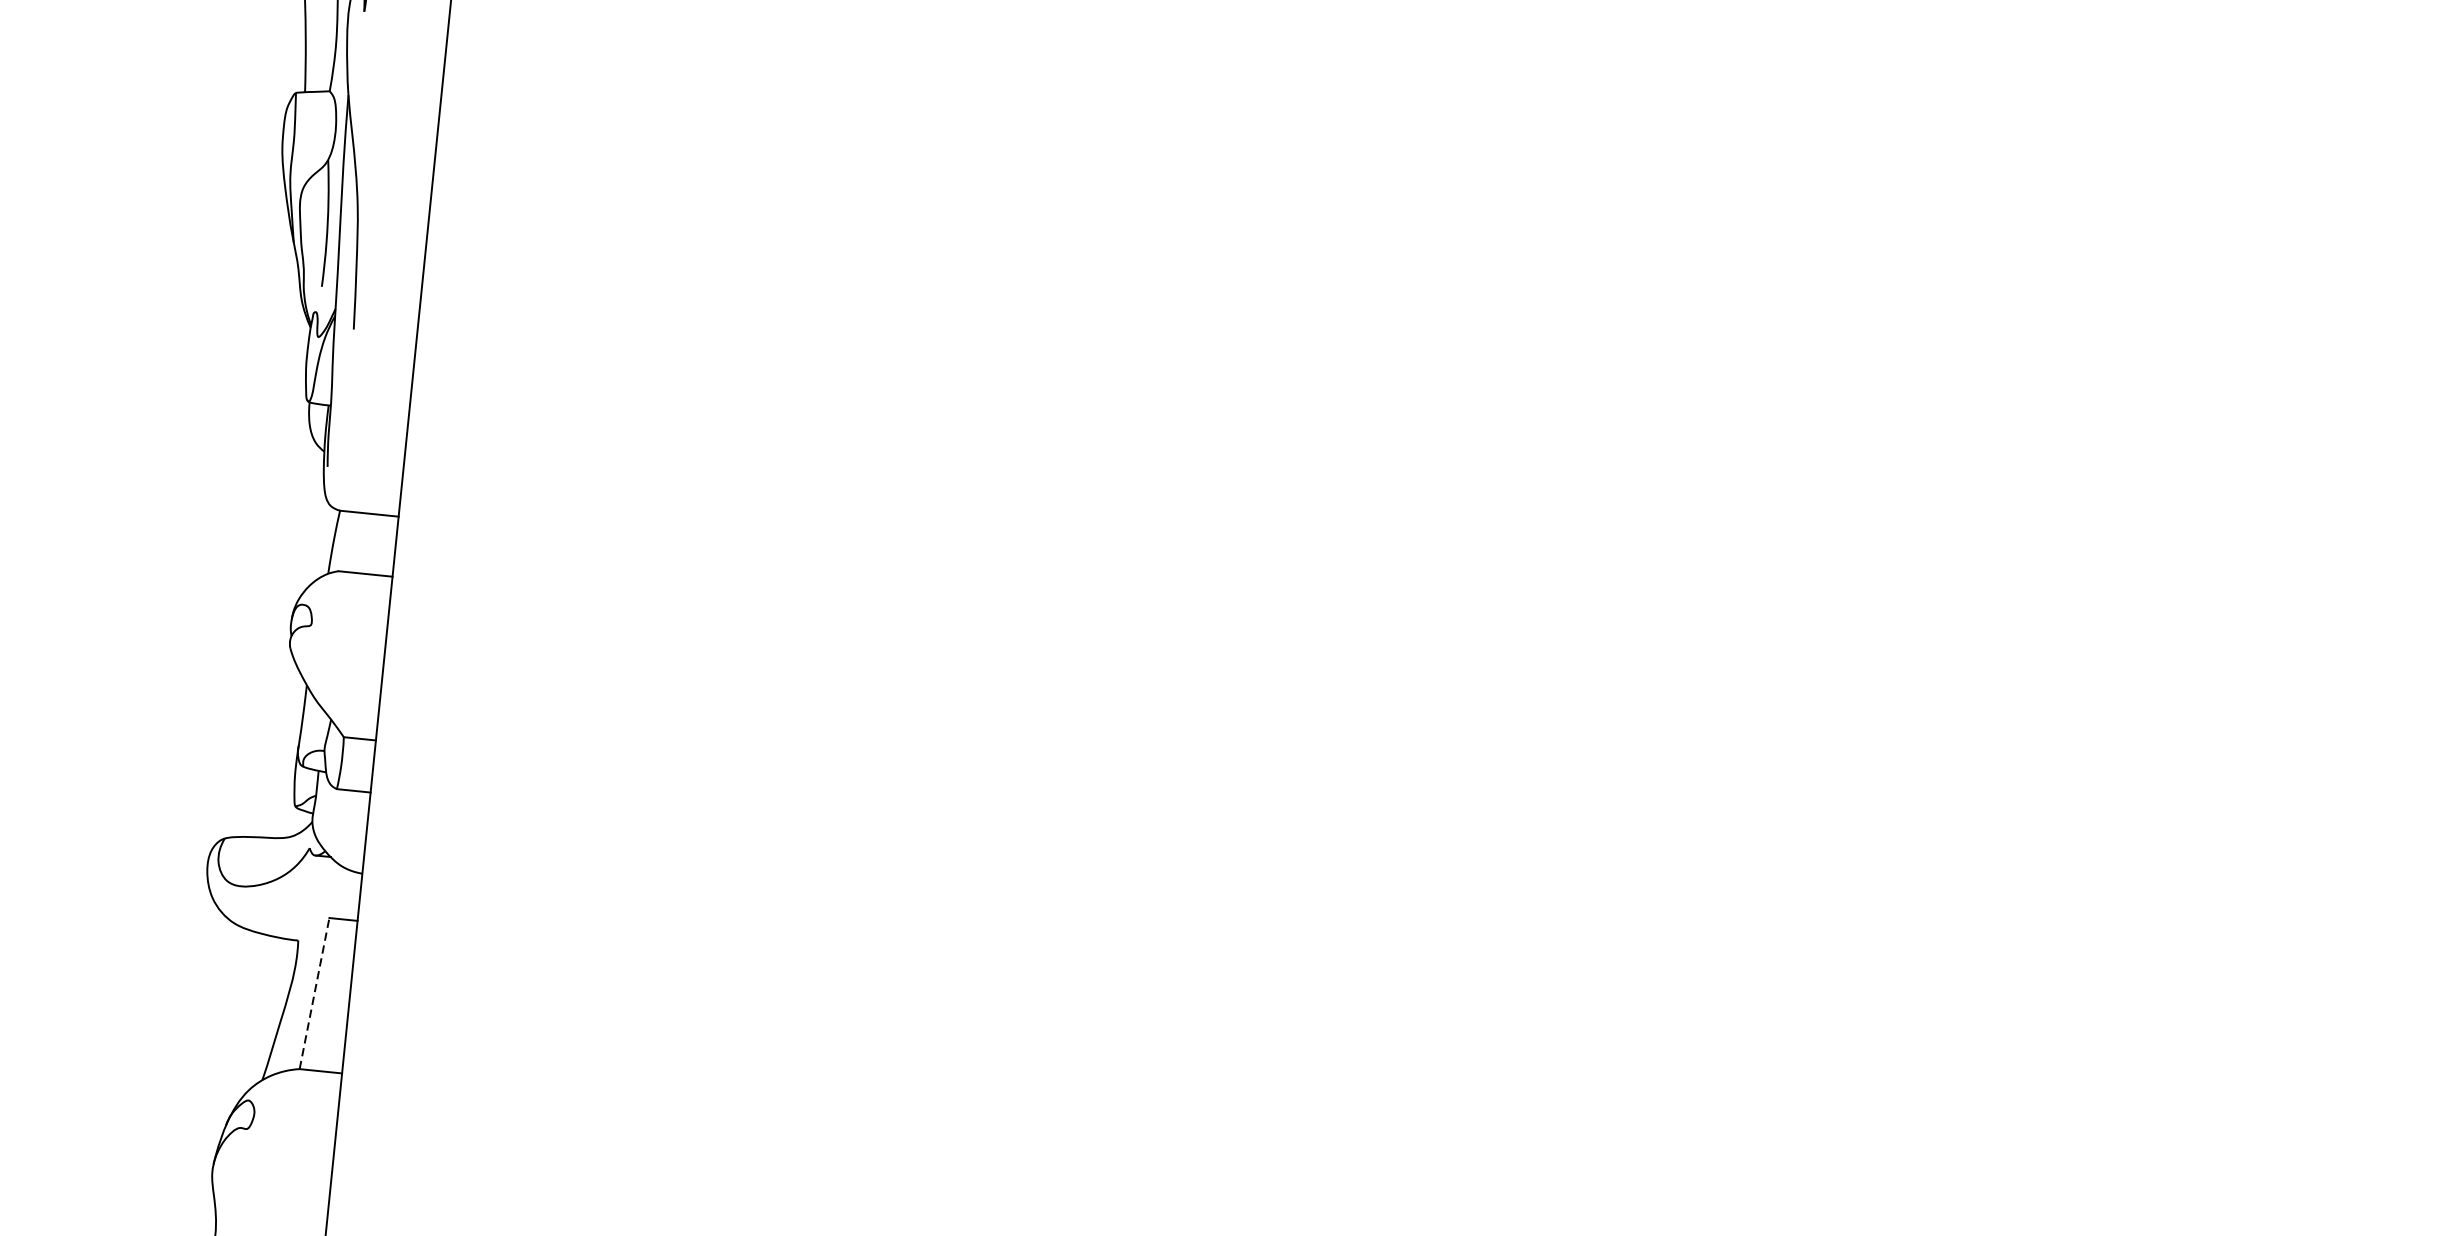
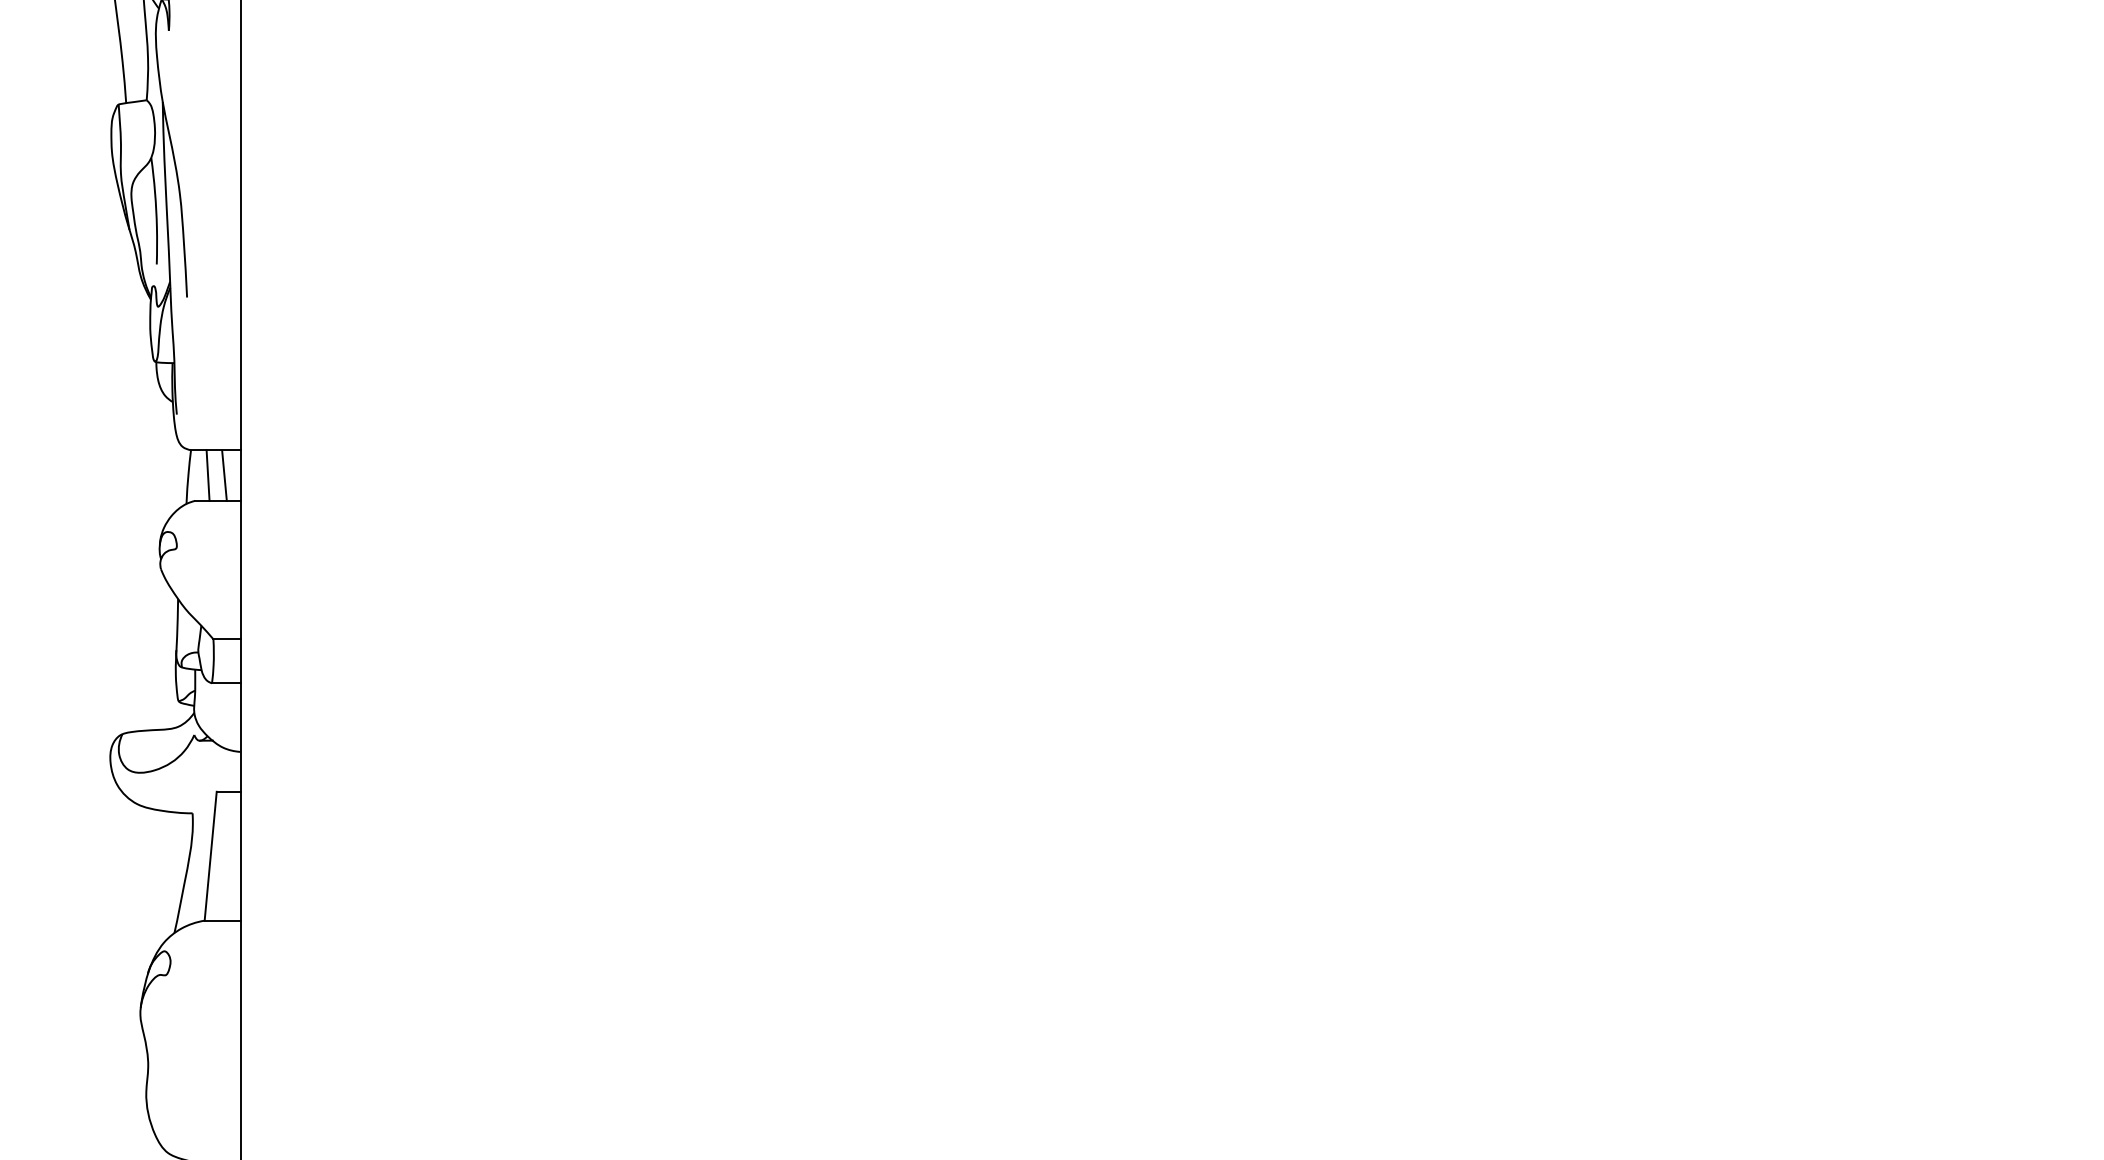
line: (356, 542) -> (207, 475), added
line: (376, 544) -> (224, 475), added
line: (314, 993) -> (210, 856), dashed -> solid

